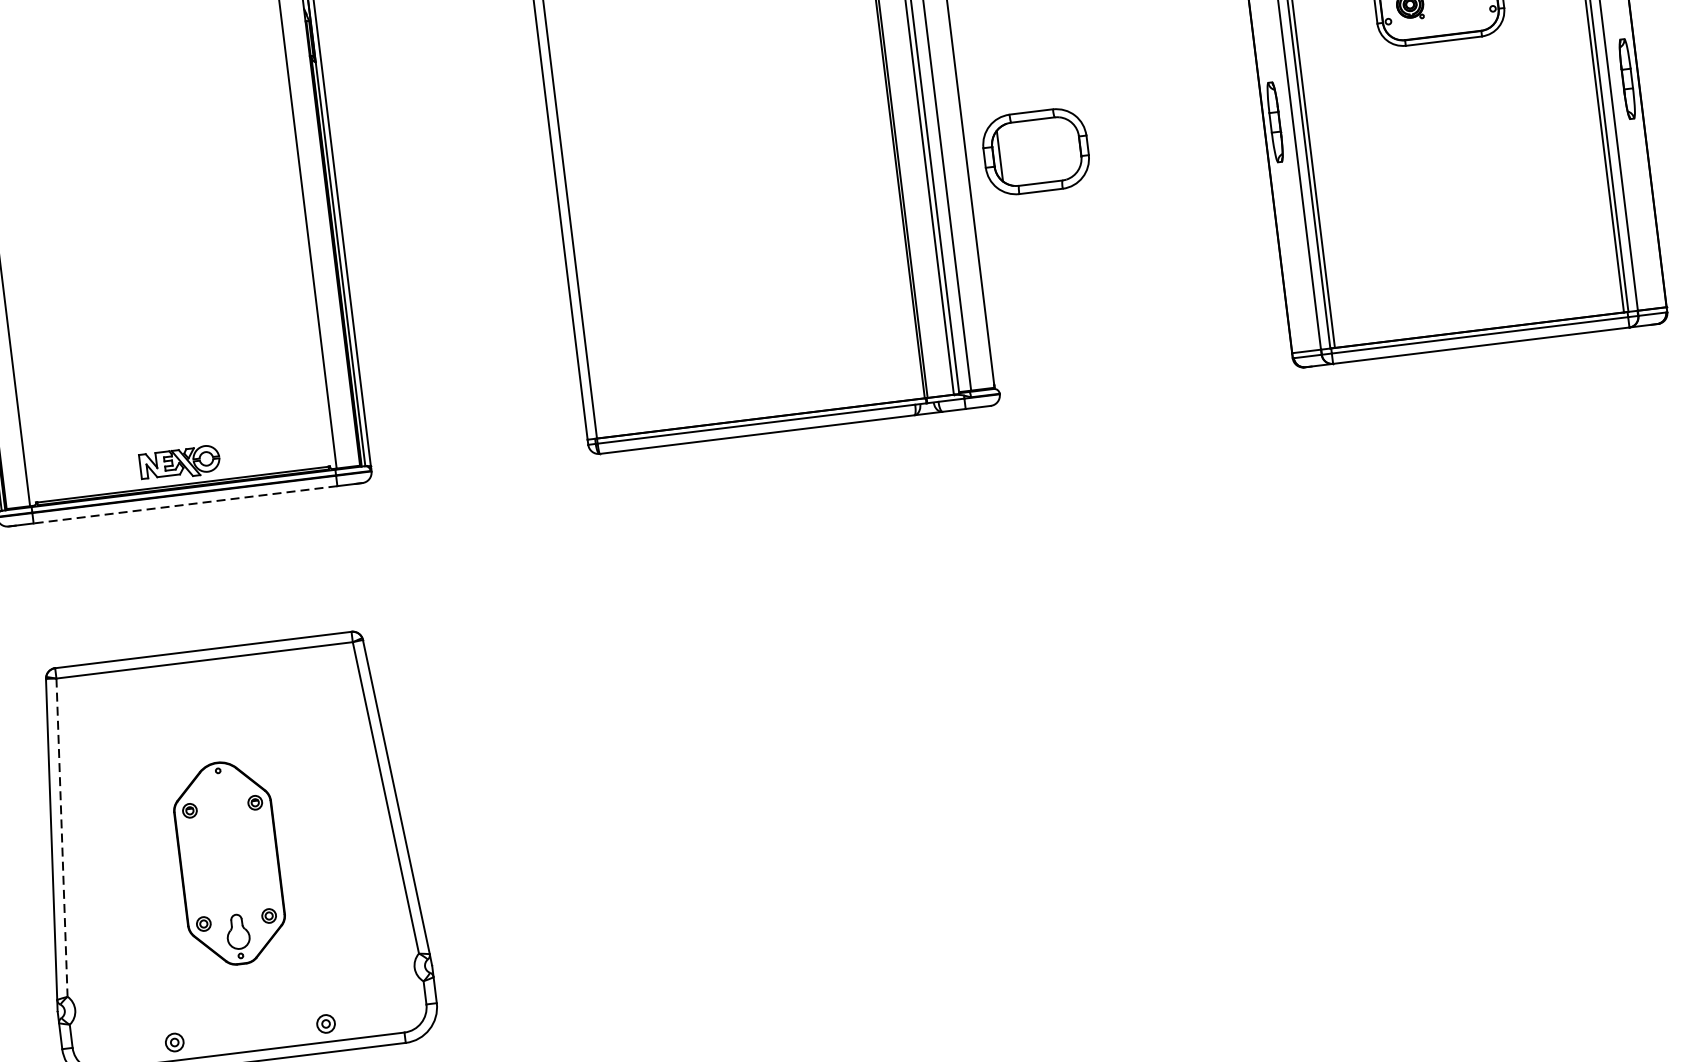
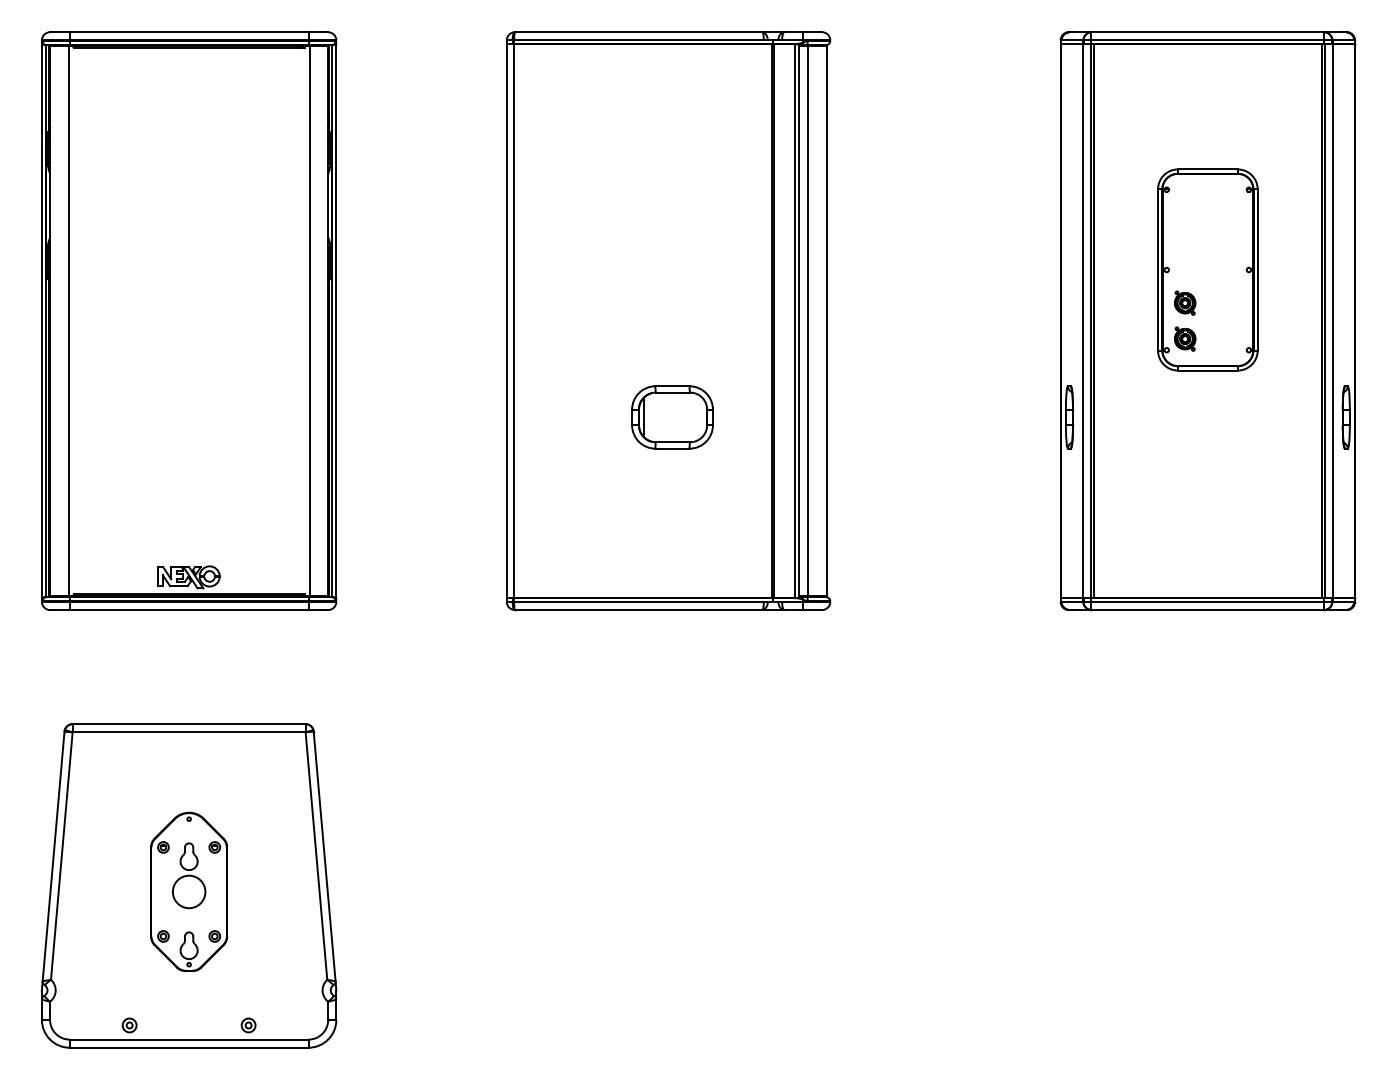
part: (1036, 151) -> (672, 417), moved
line: (184, 505) -> (188, 610), dashed -> solid
line: (61, 838) -> (61, 856), dashed -> solid
part: (227, 842) -> (189, 875), added

